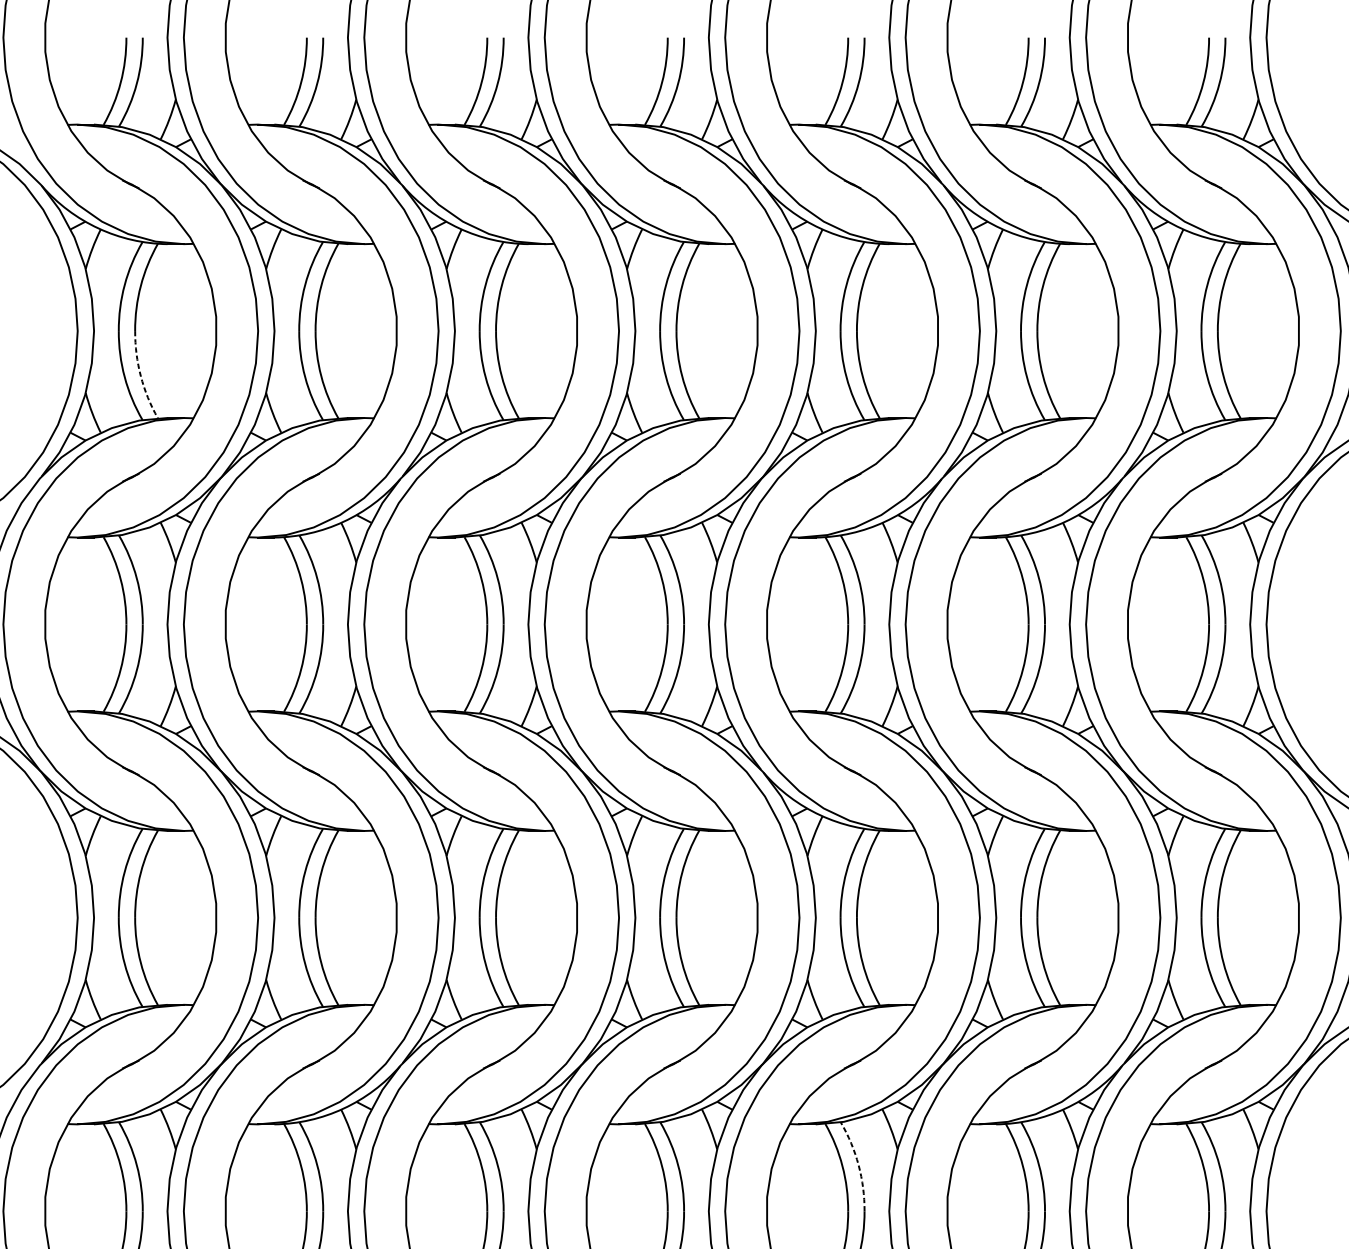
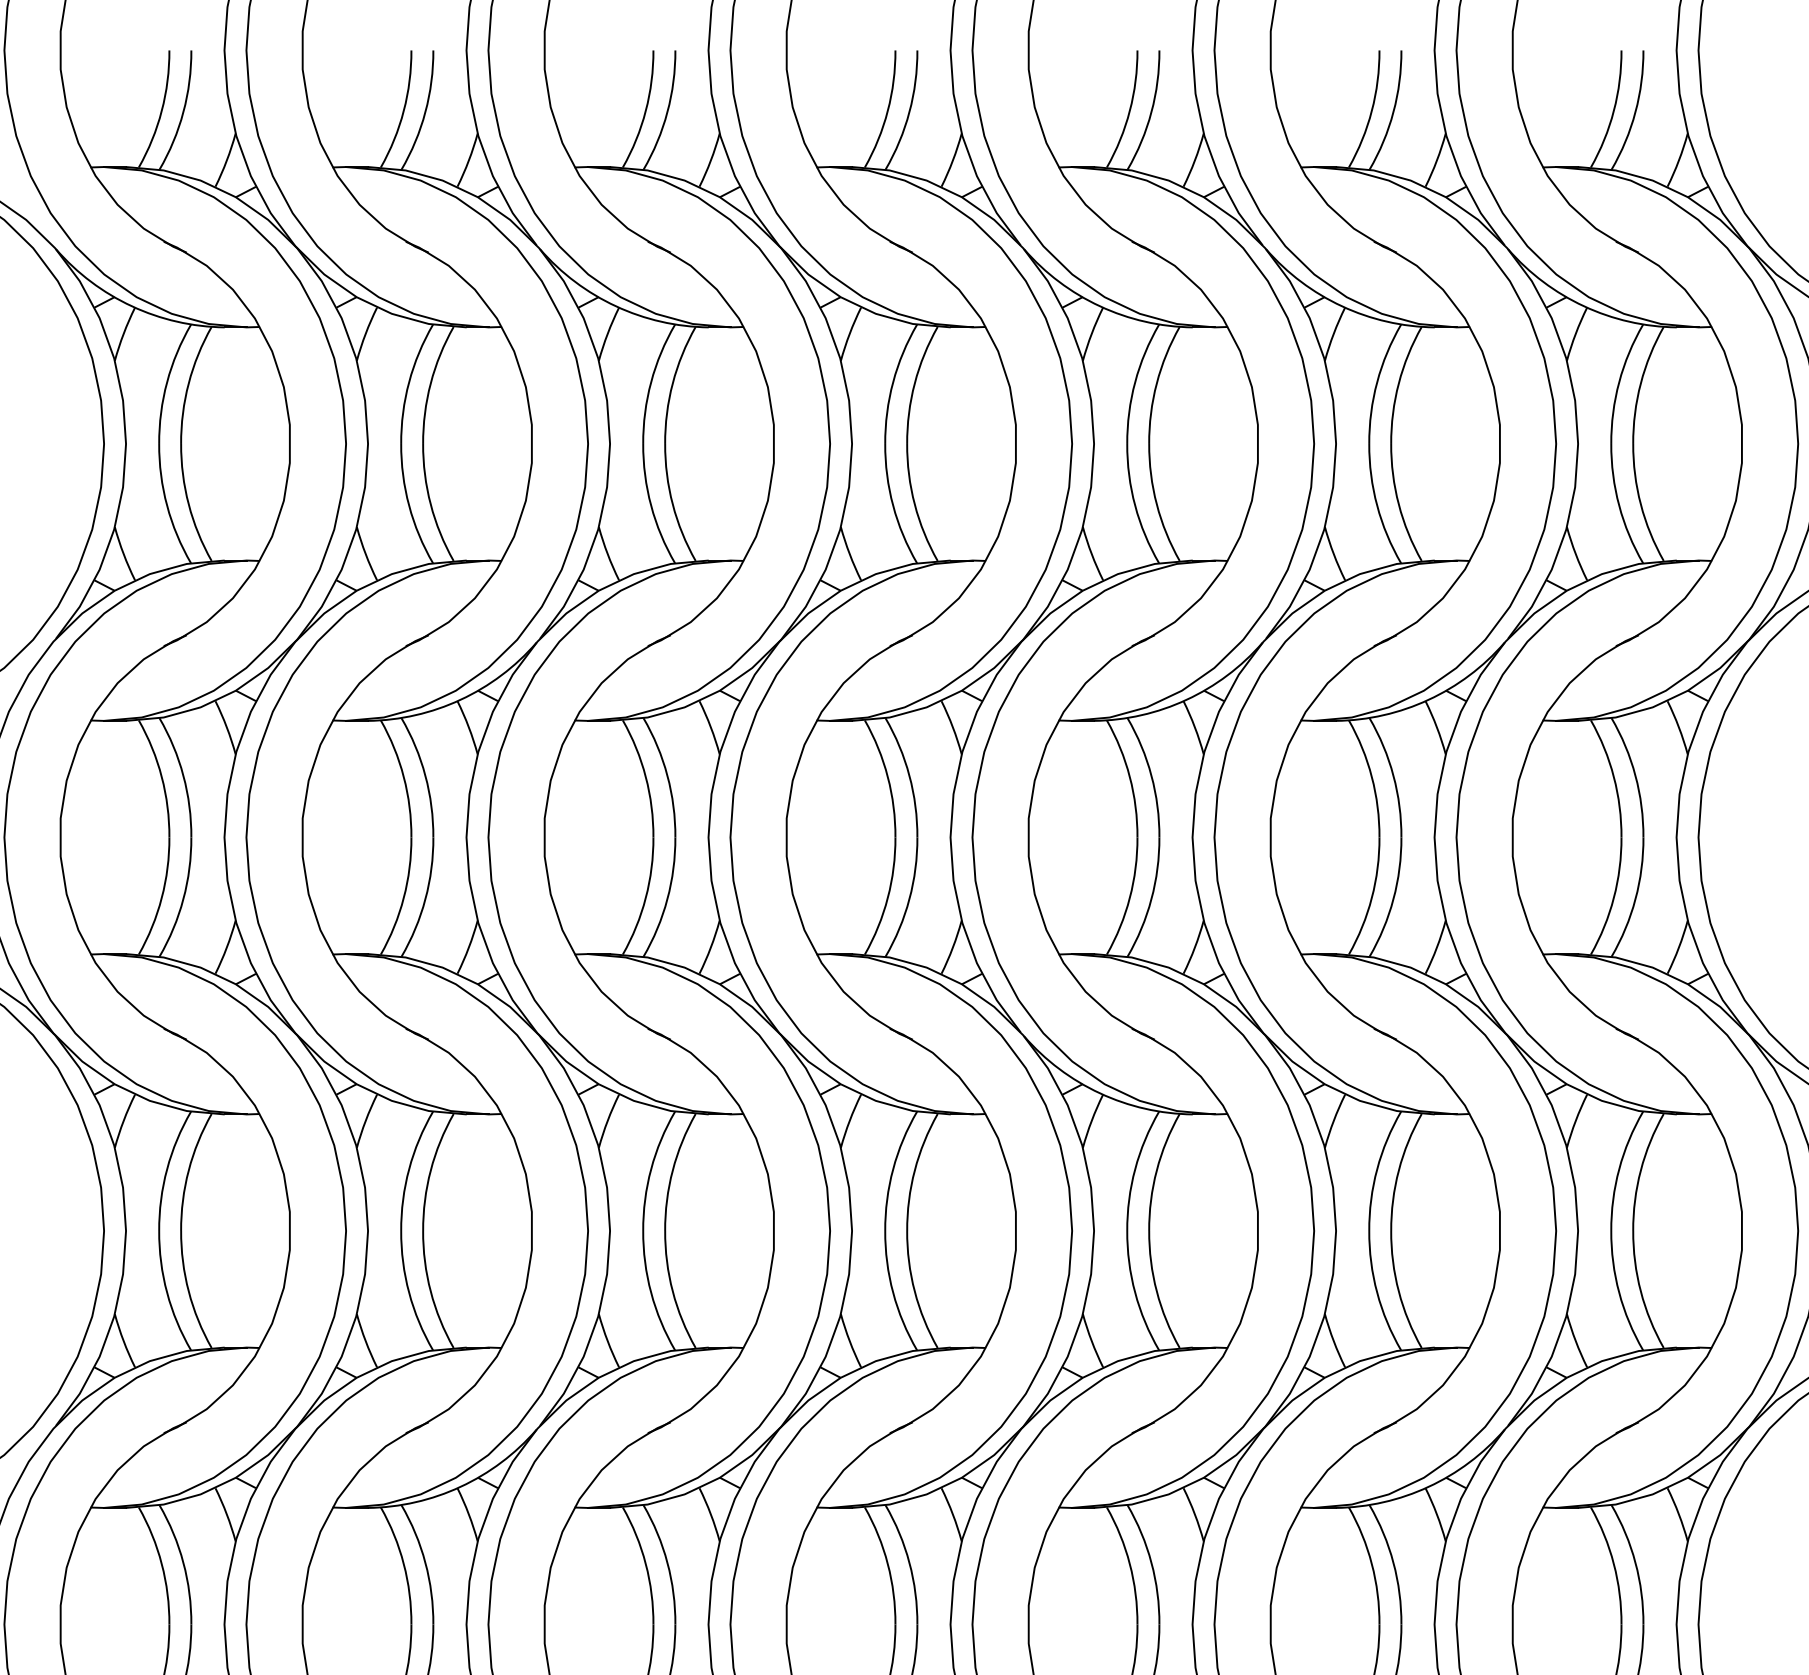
arc: (140, 376) -> (188, 504), dashed -> solid
arc: (858, 1165) -> (1151, 1562), dashed -> solid

